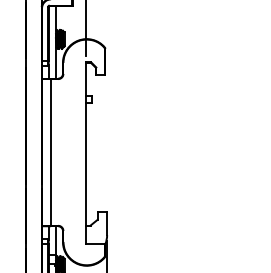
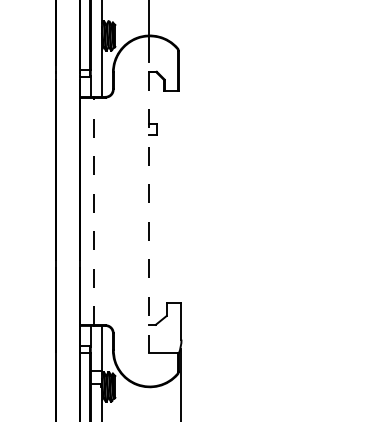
line: (51, 151) -> (95, 209), solid -> dashed
line: (86, 153) -> (149, 213), solid -> dashed

